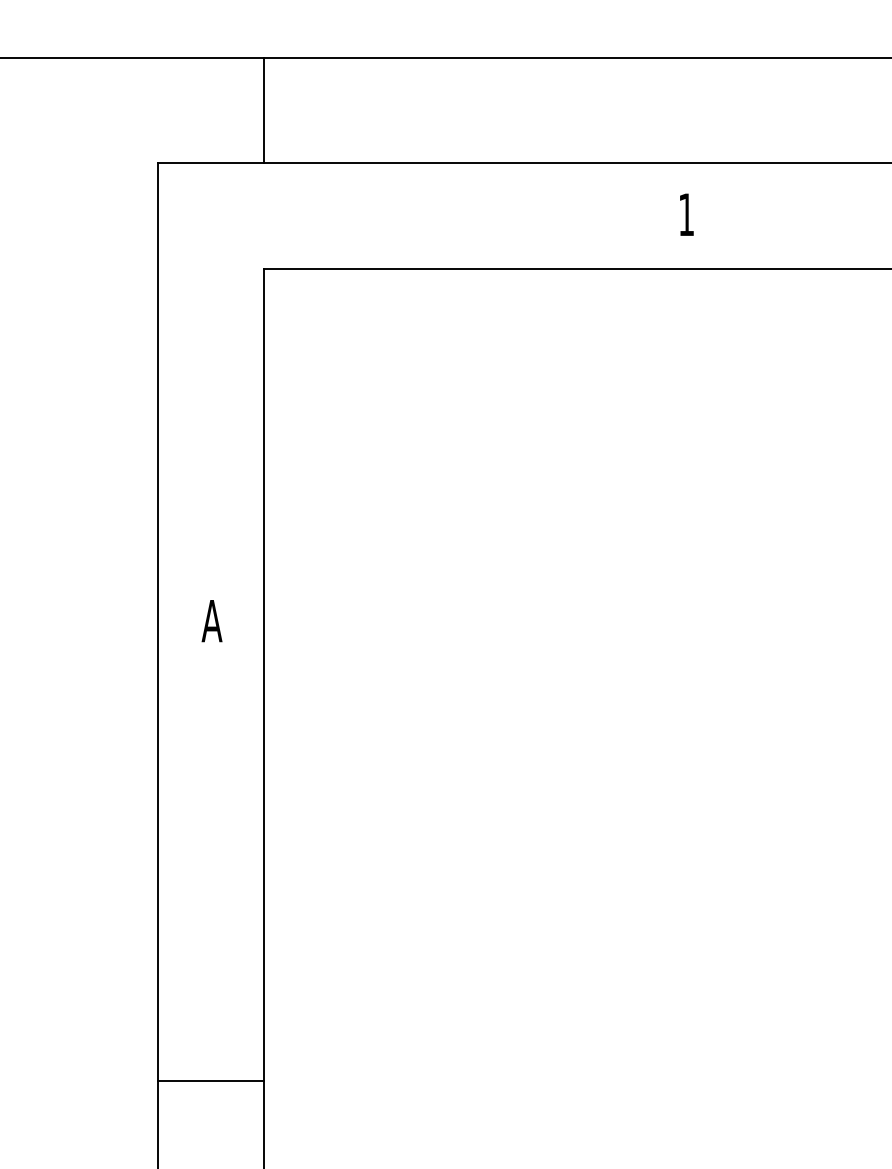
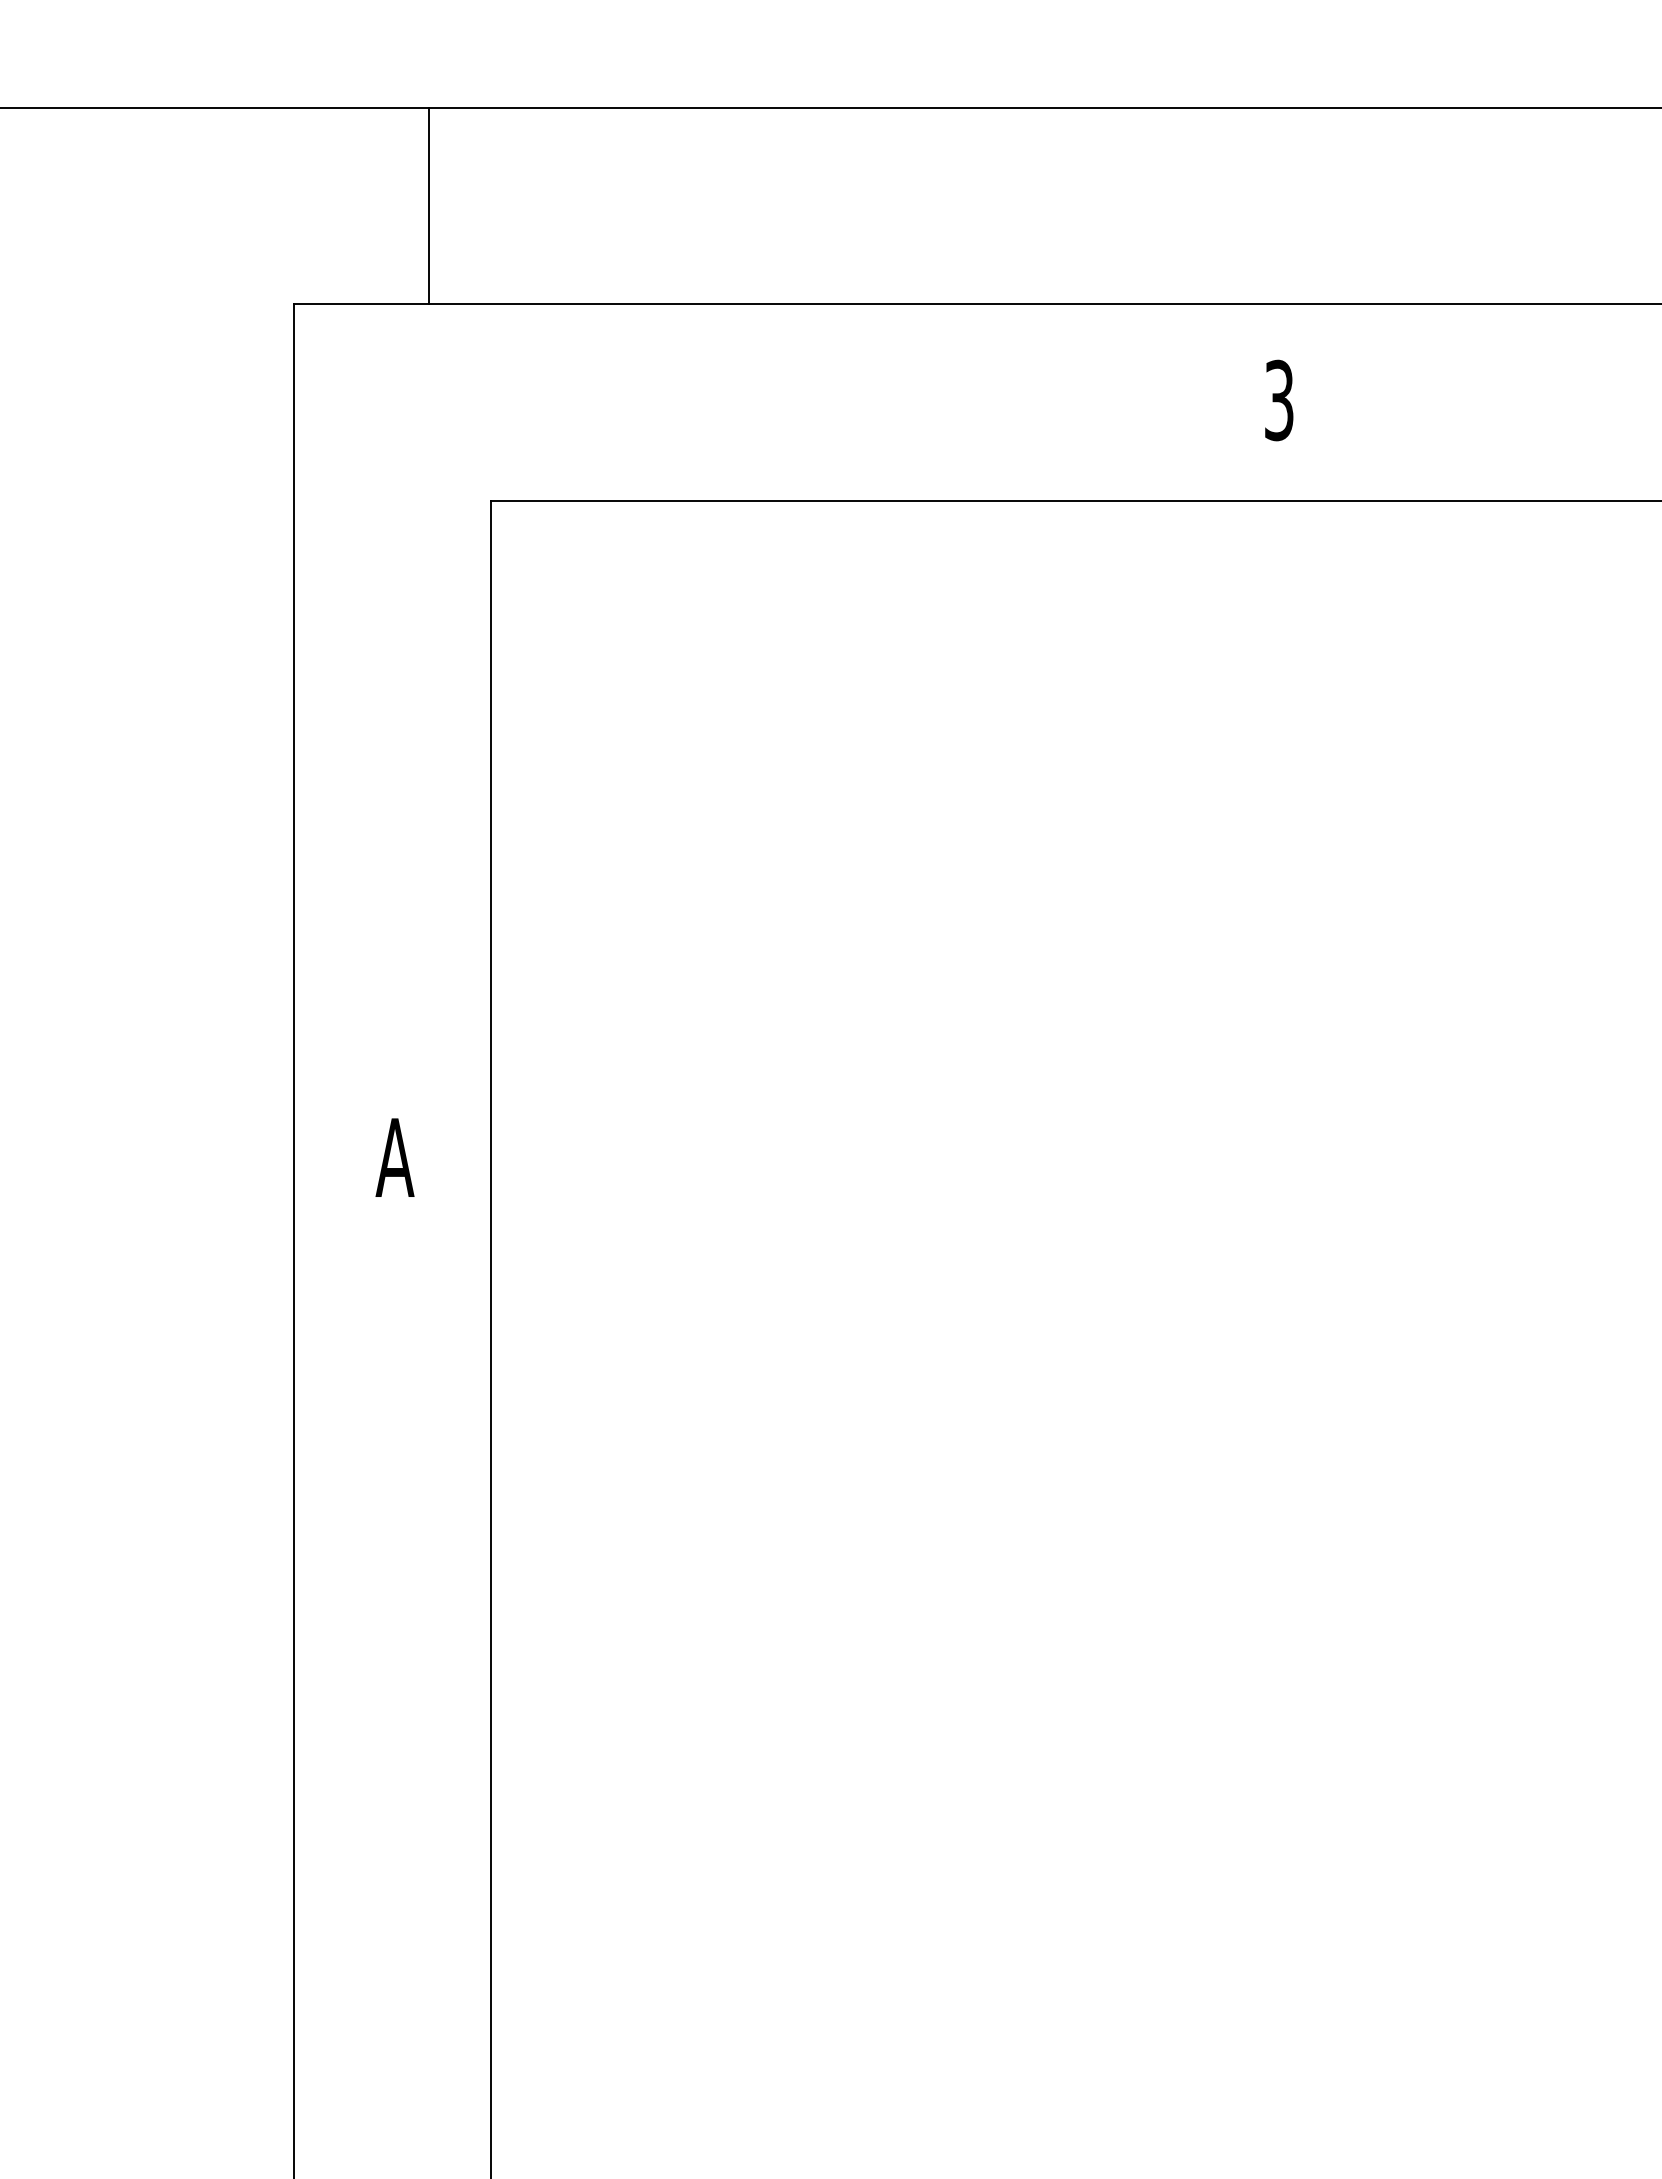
line: (263, 110) -> (429, 206), moved
text: (686, 214) -> (1279, 399), 1 -> 3
line: (210, 1081) -> (392, 2015), removed

